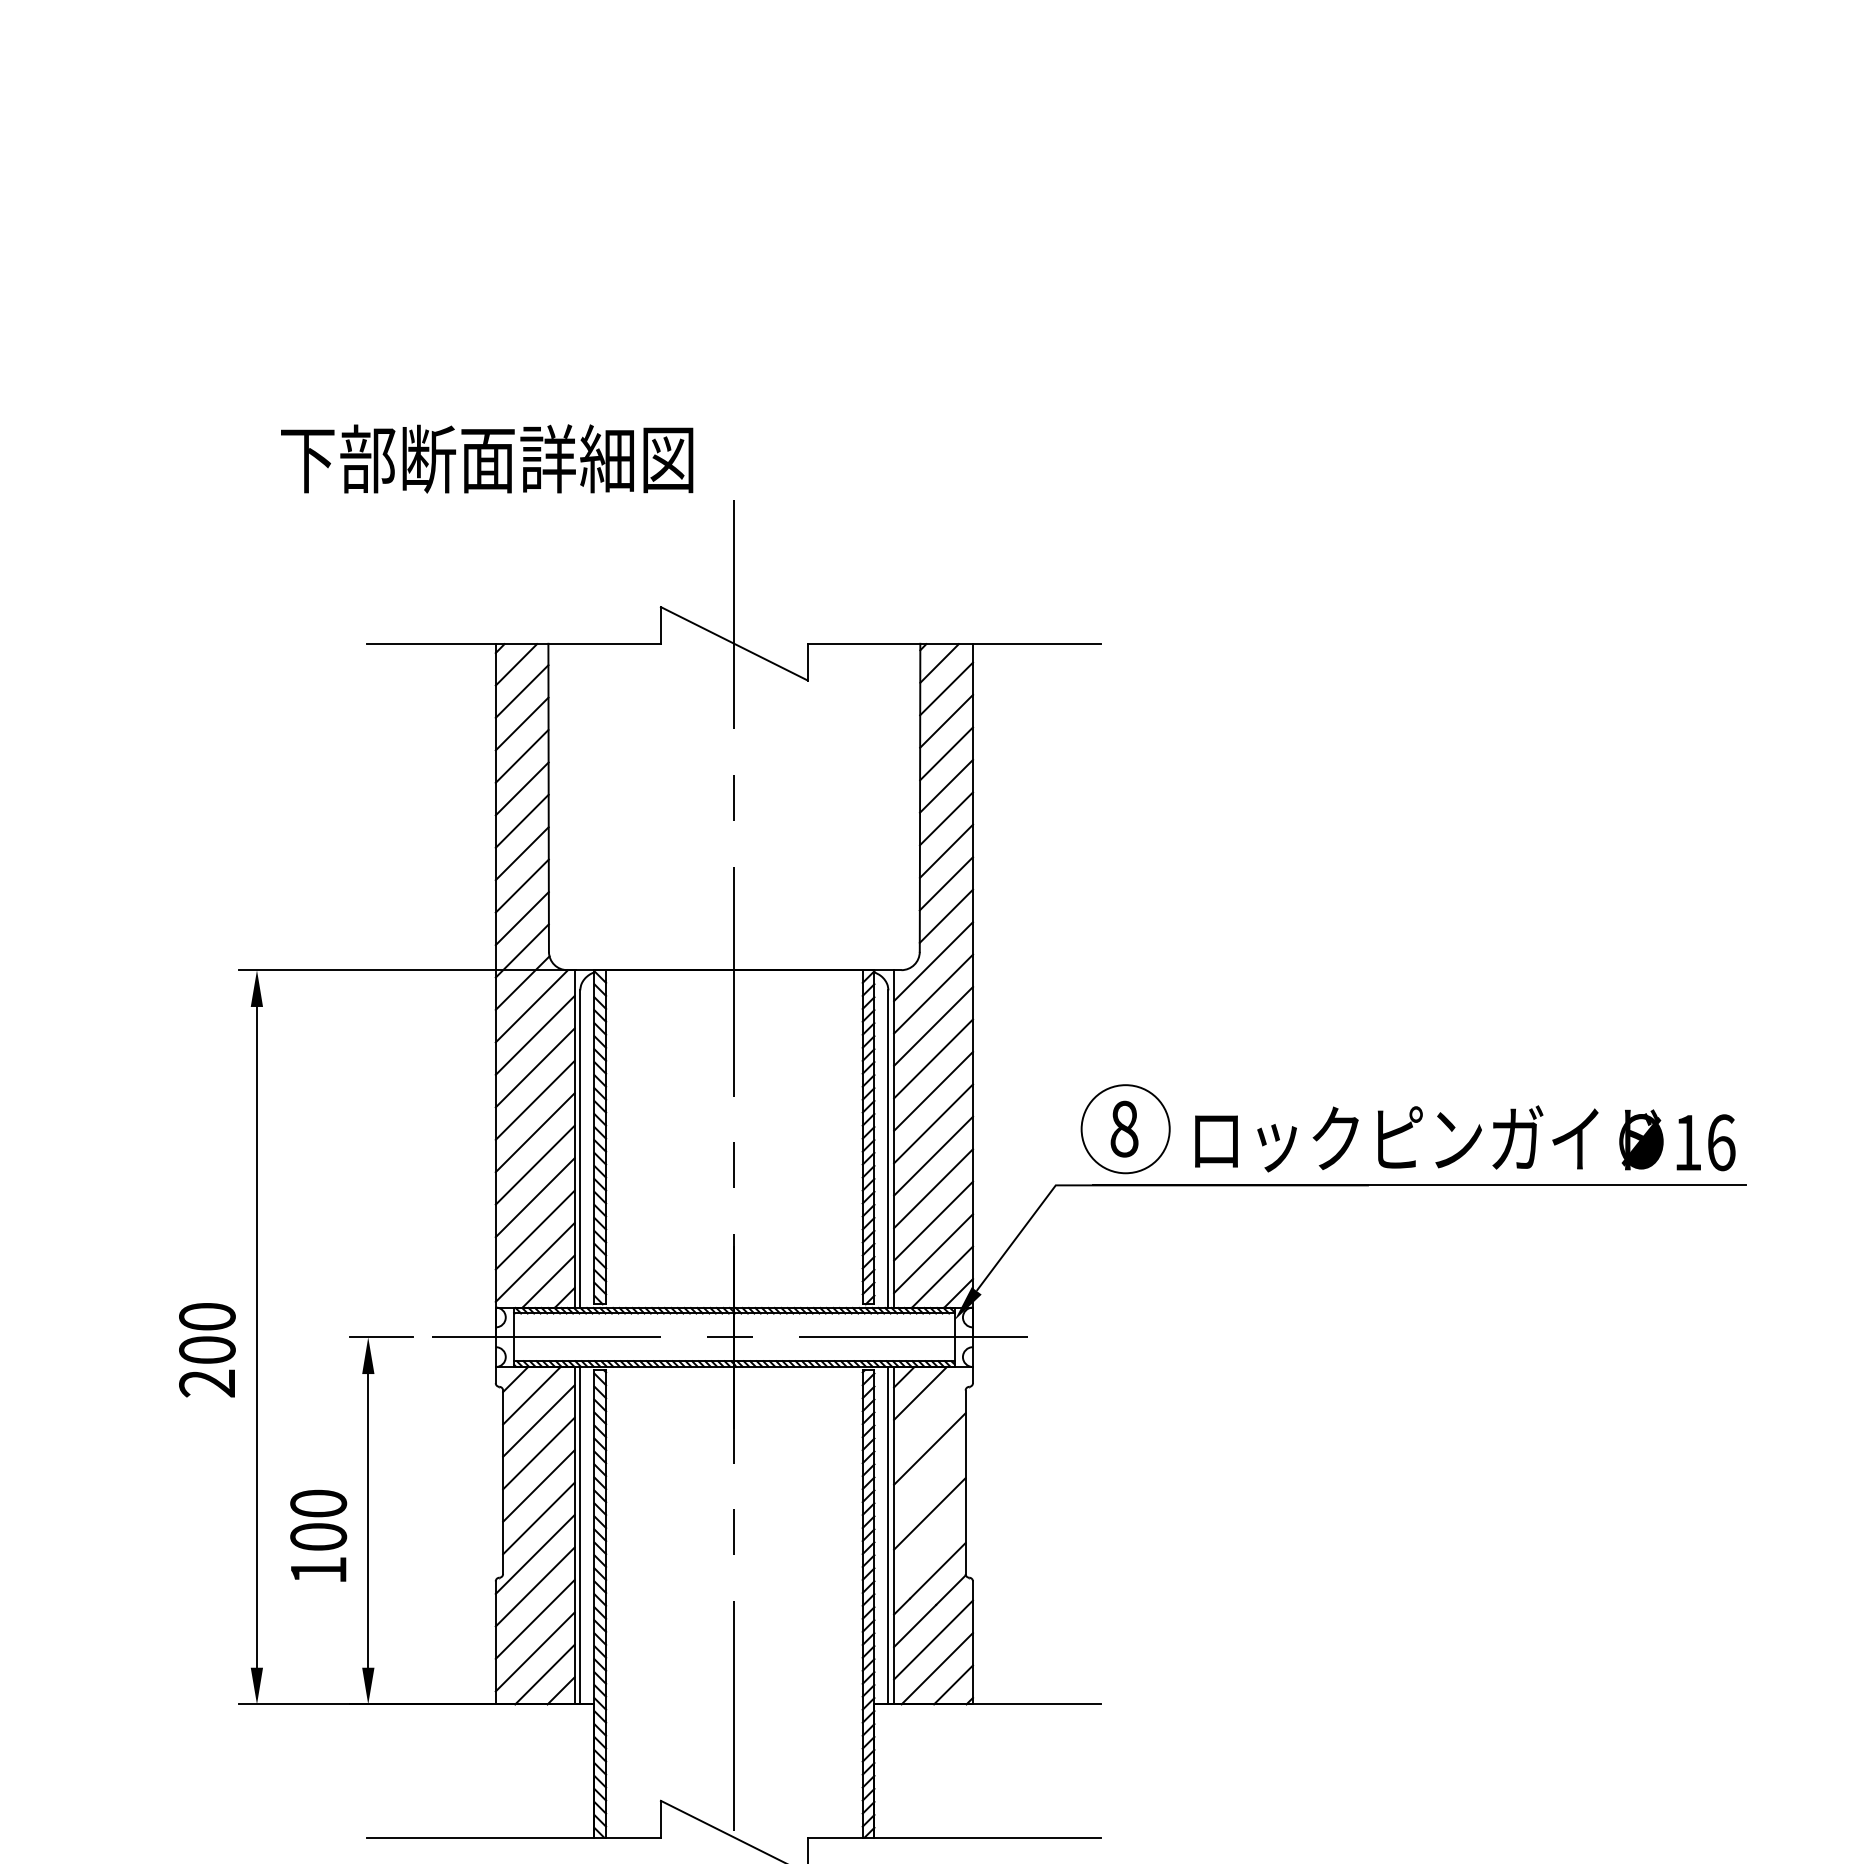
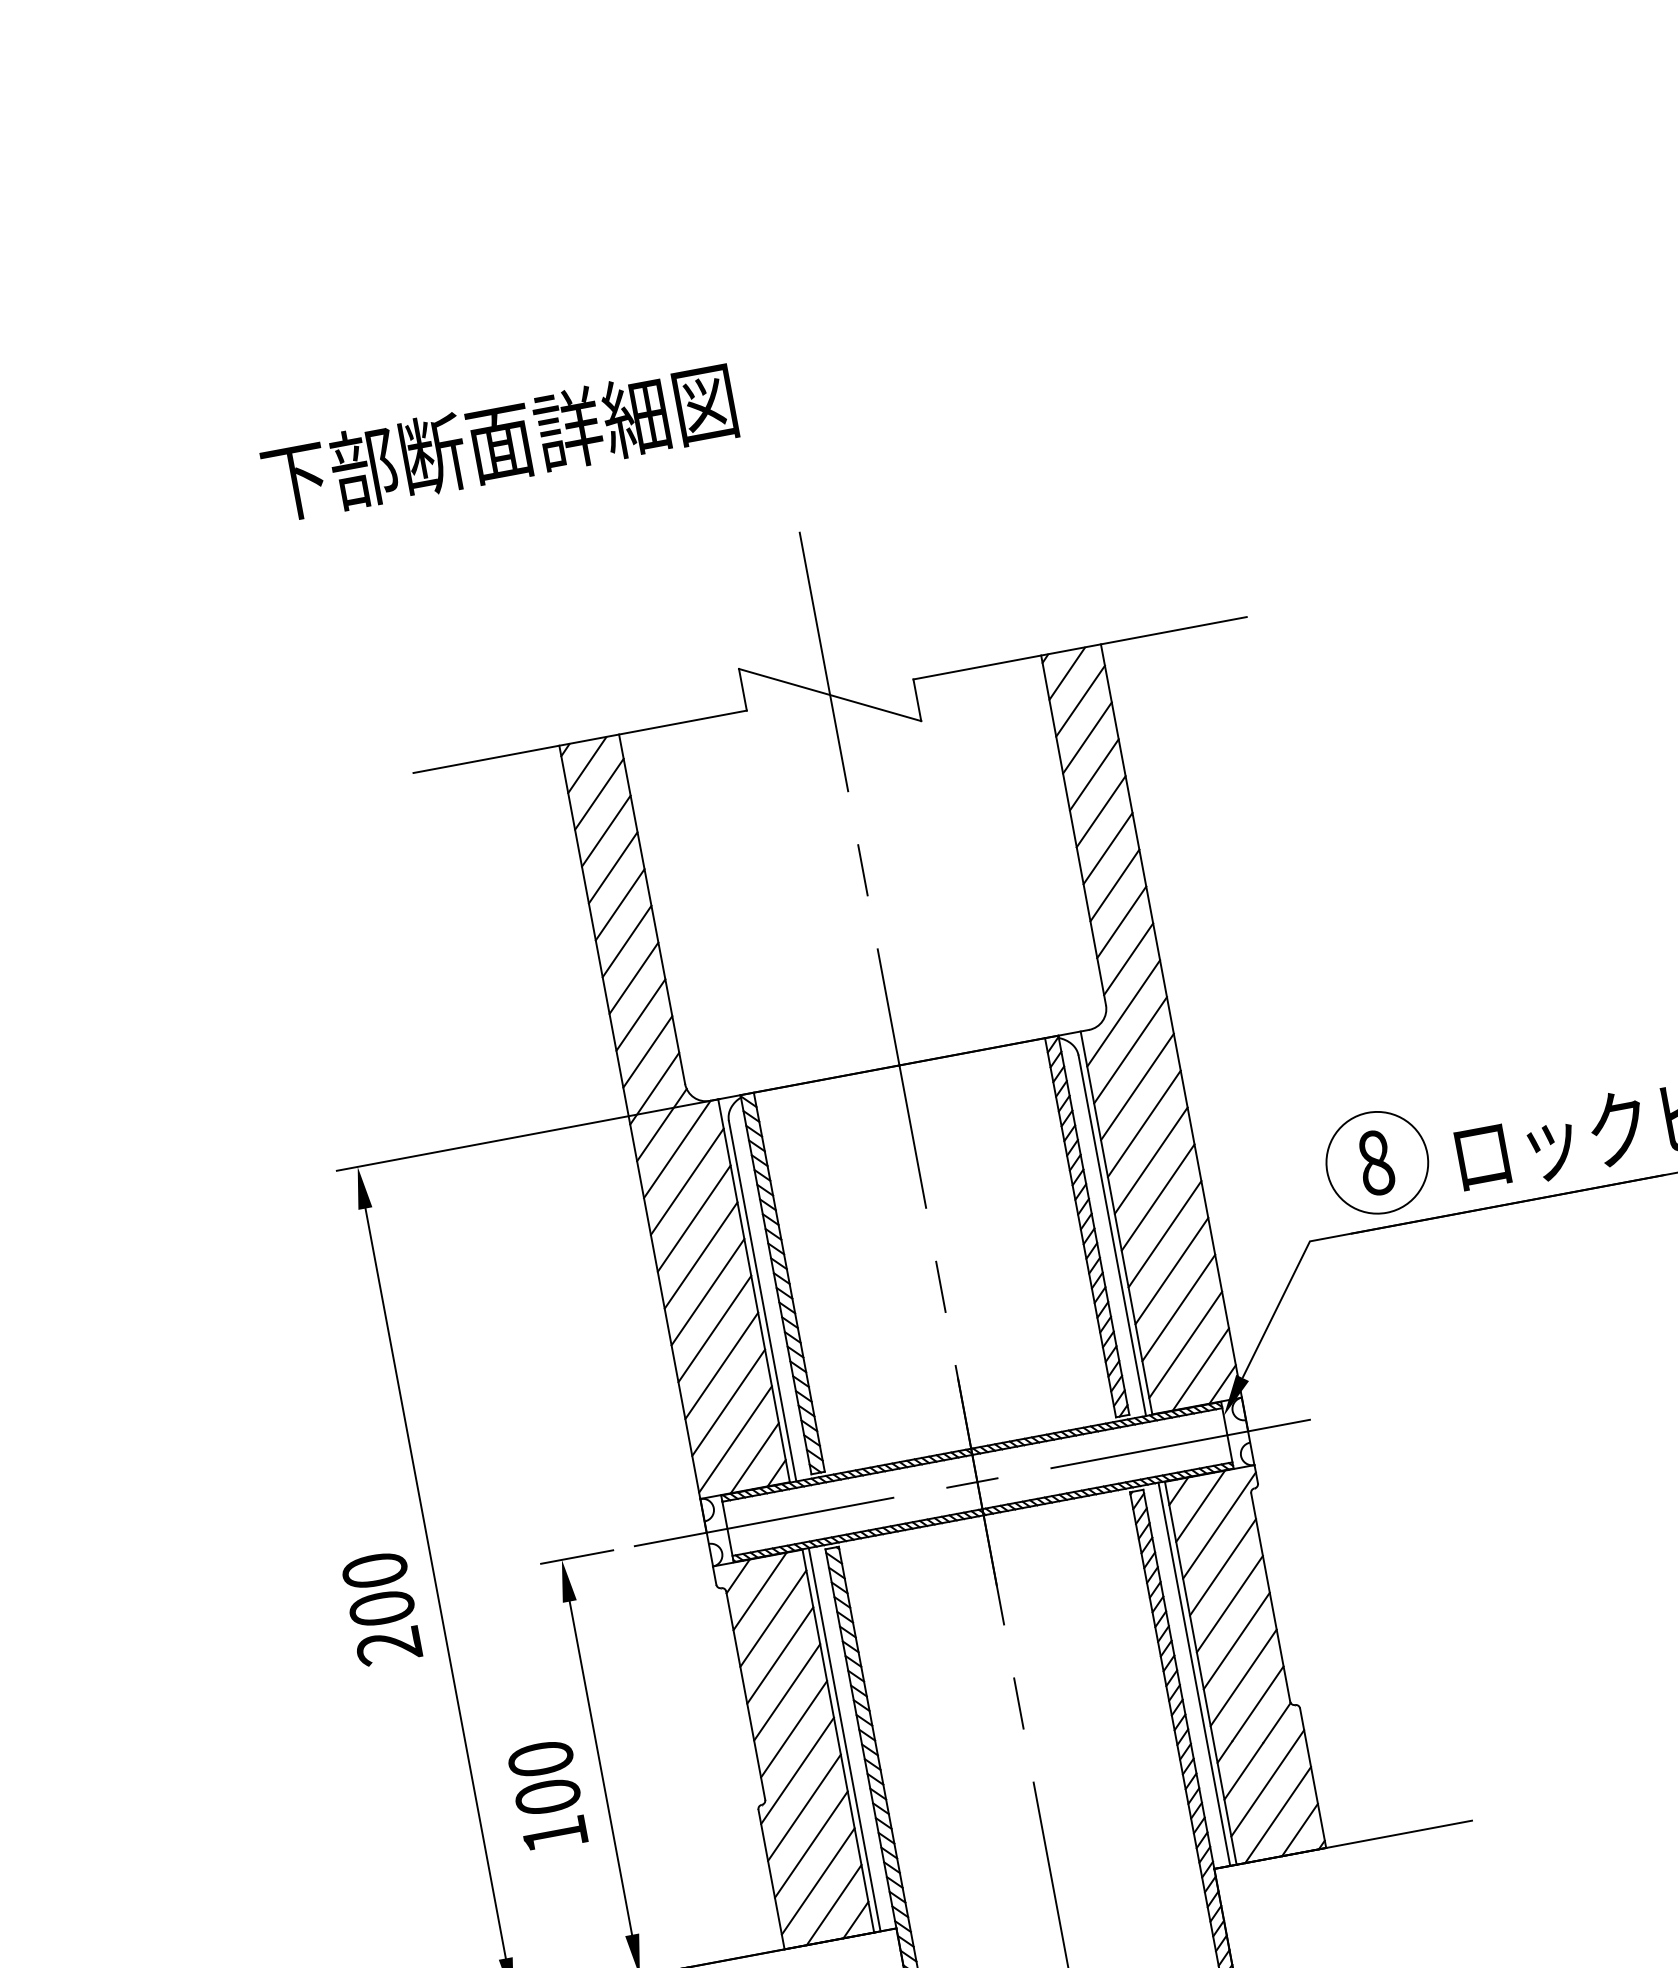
text: (487, 458) -> (499, 441), moved
line: (933, 1412) -> (1219, 1525), added
line: (929, 1481) -> (1229, 1604), added
line: (929, 1546) -> (1243, 1678), added

